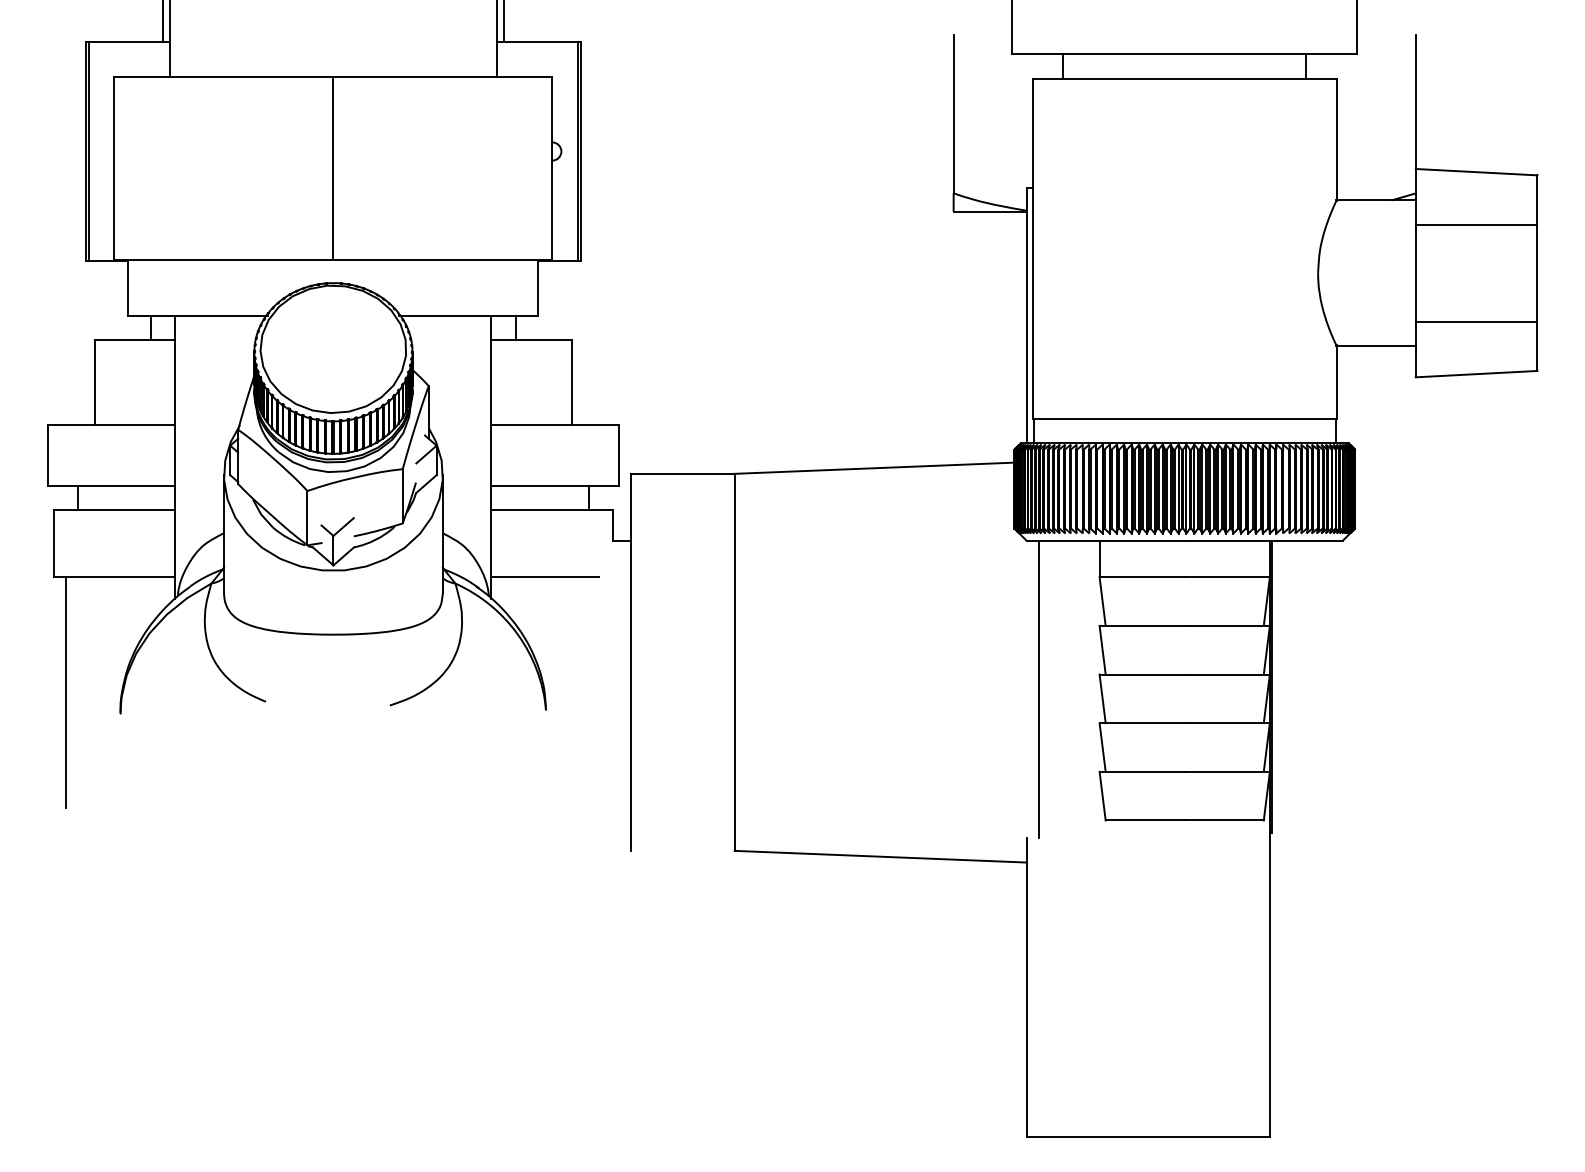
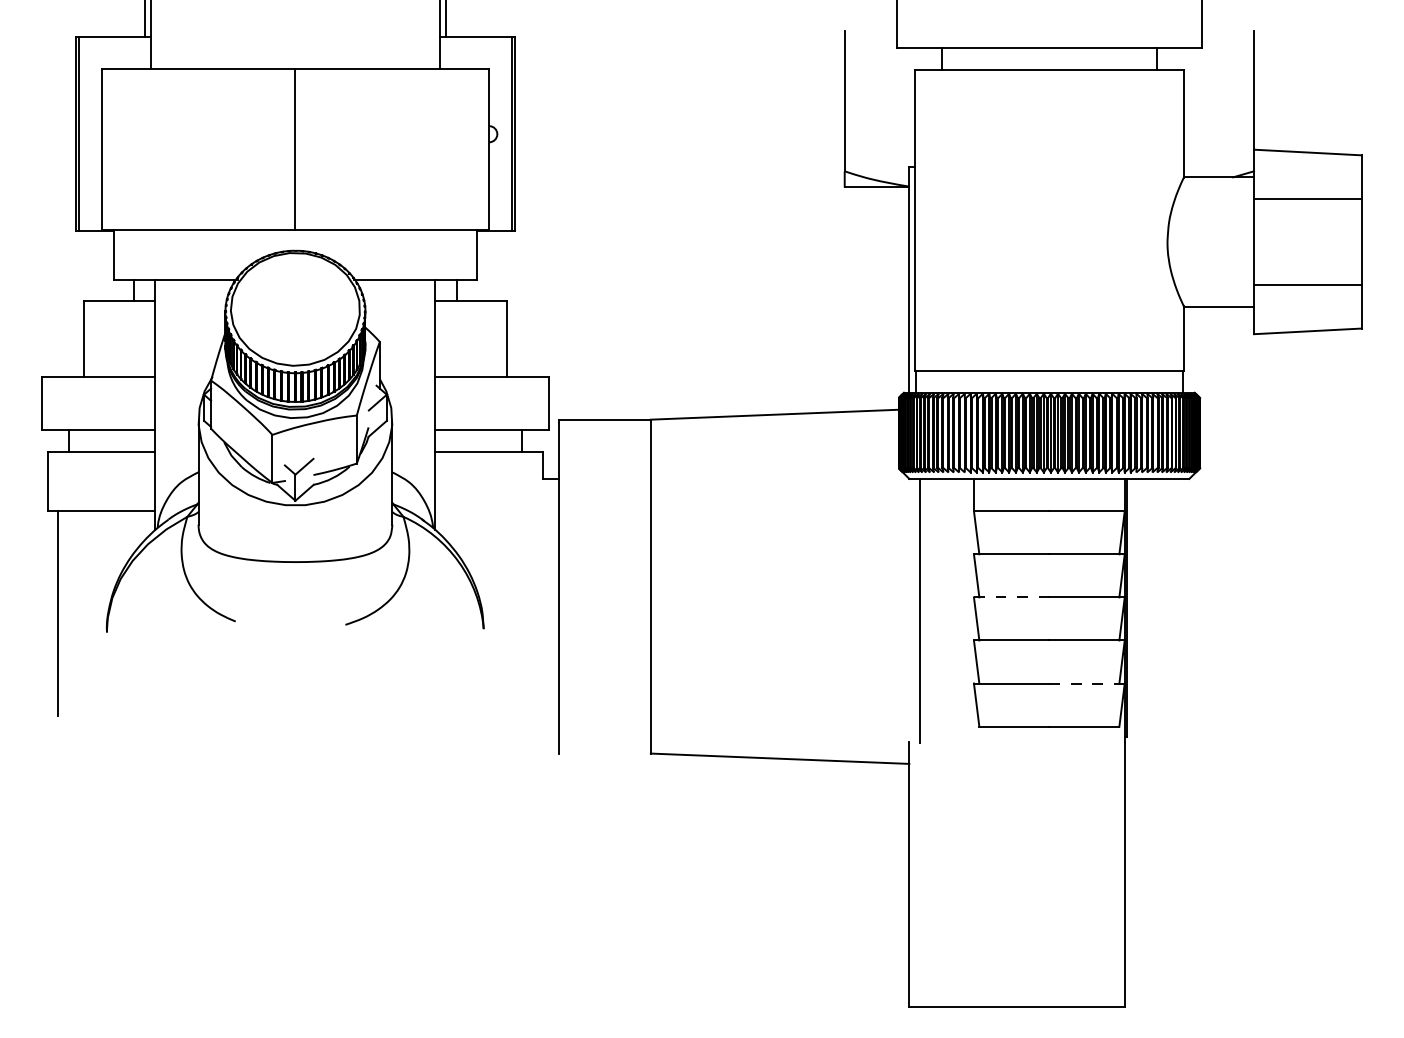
line: (545, 577) -> (483, 511), removed
line: (1142, 674) -> (1011, 597), solid -> dashed
line: (1227, 771) -> (1087, 683), solid -> dashed

